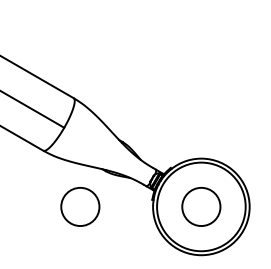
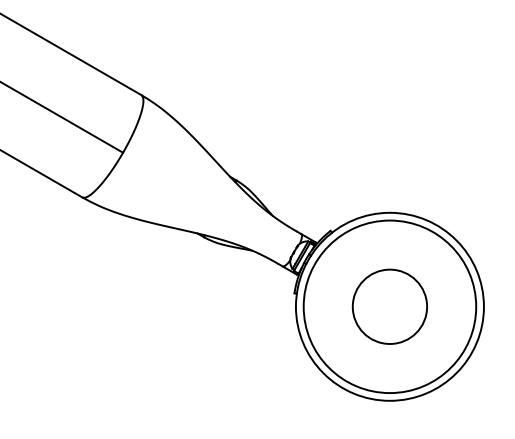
circle: (80, 206) -> (154, 305), removed

